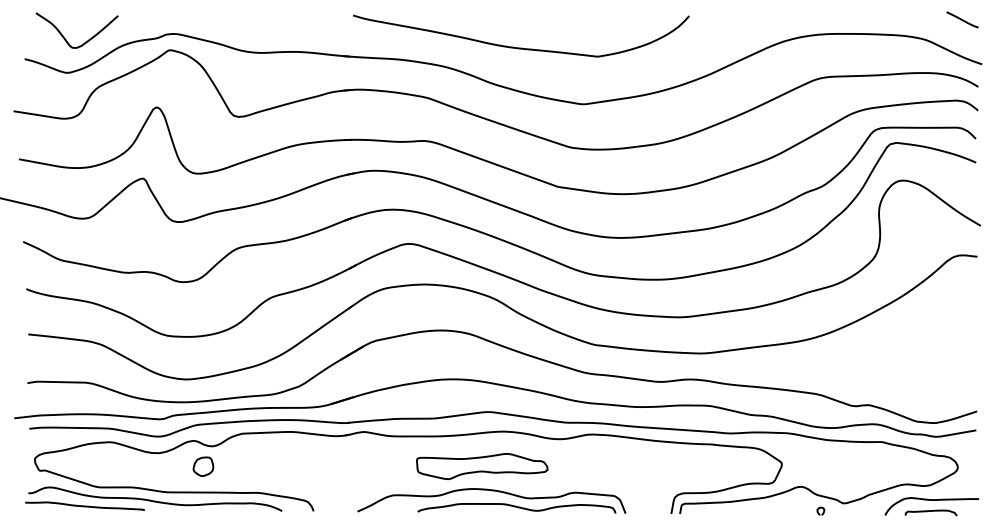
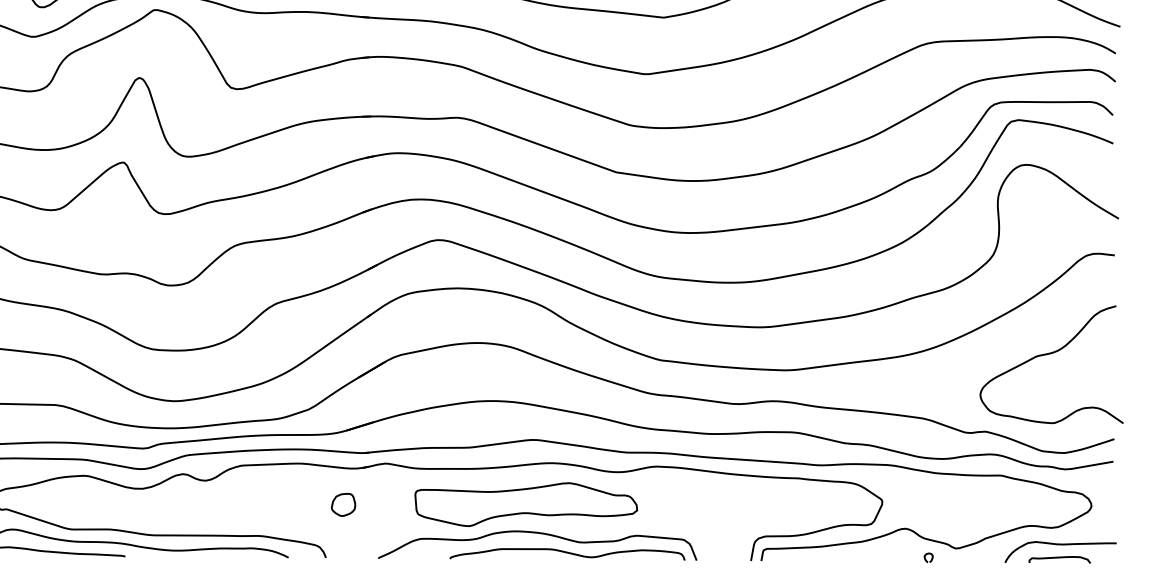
curve: (923, 340) -> (1050, 354), added
part: (203, 466) -> (343, 504), moved
part: (482, 466) -> (526, 504), size x1.43

